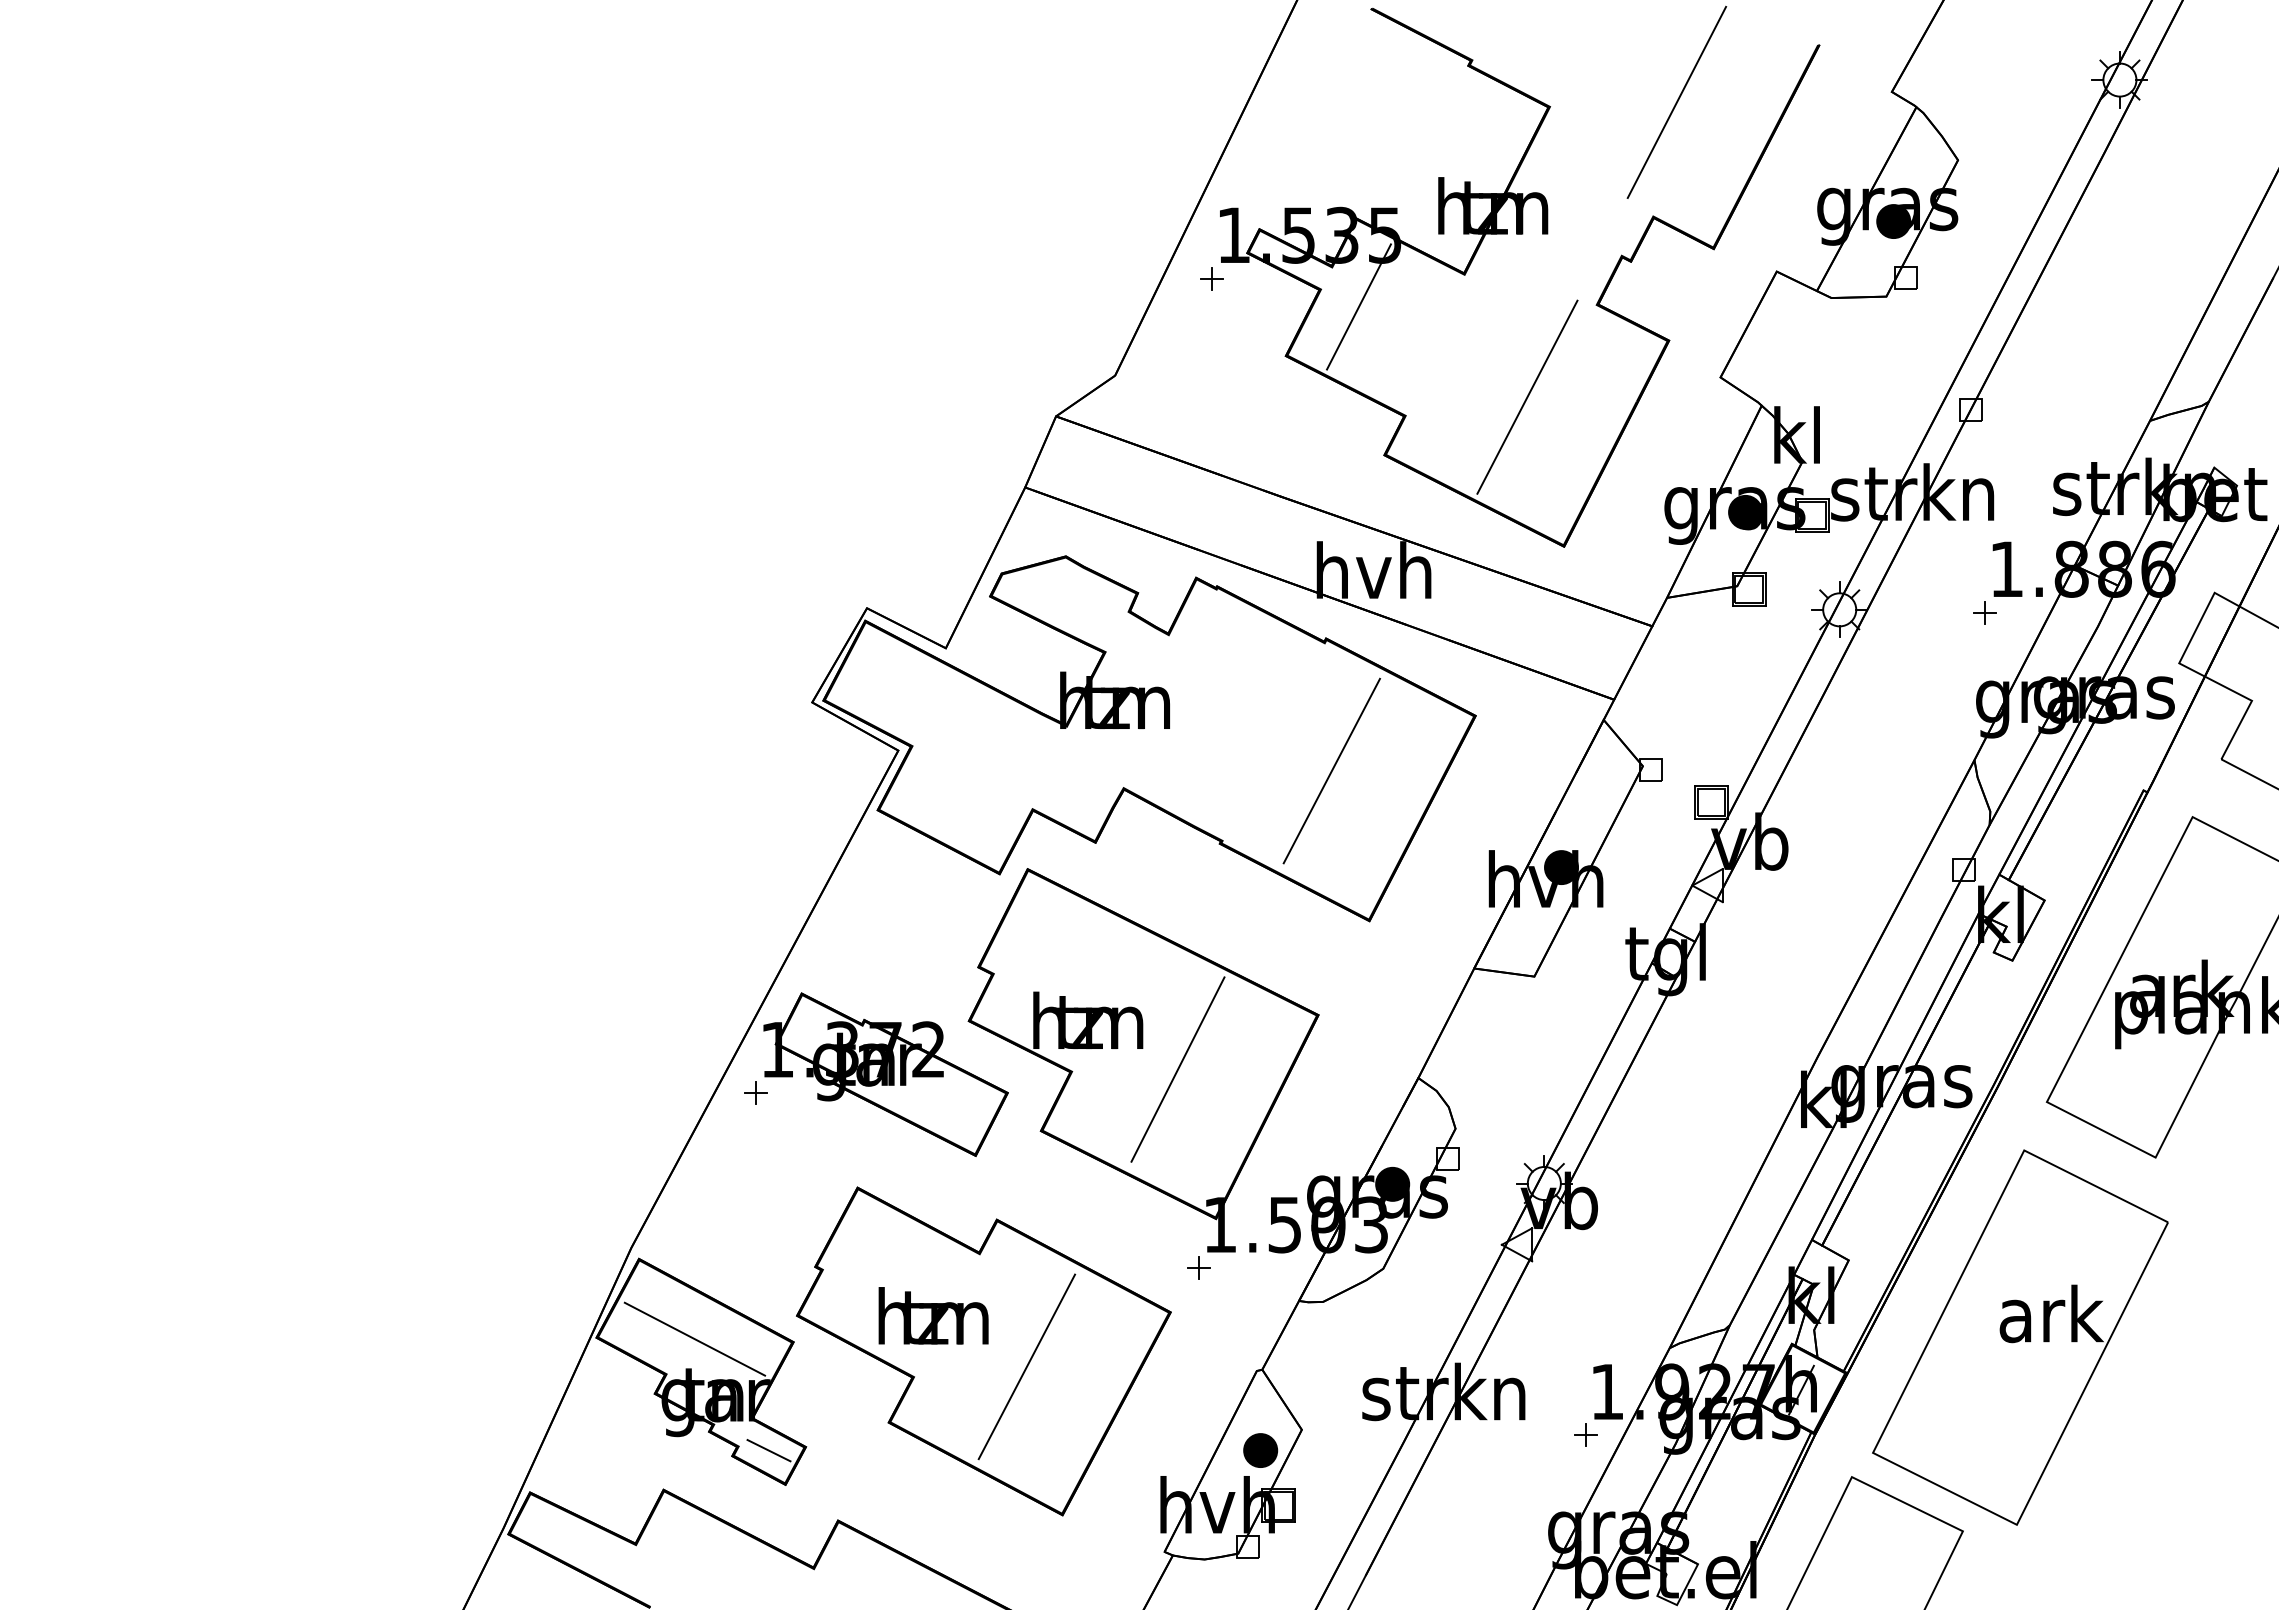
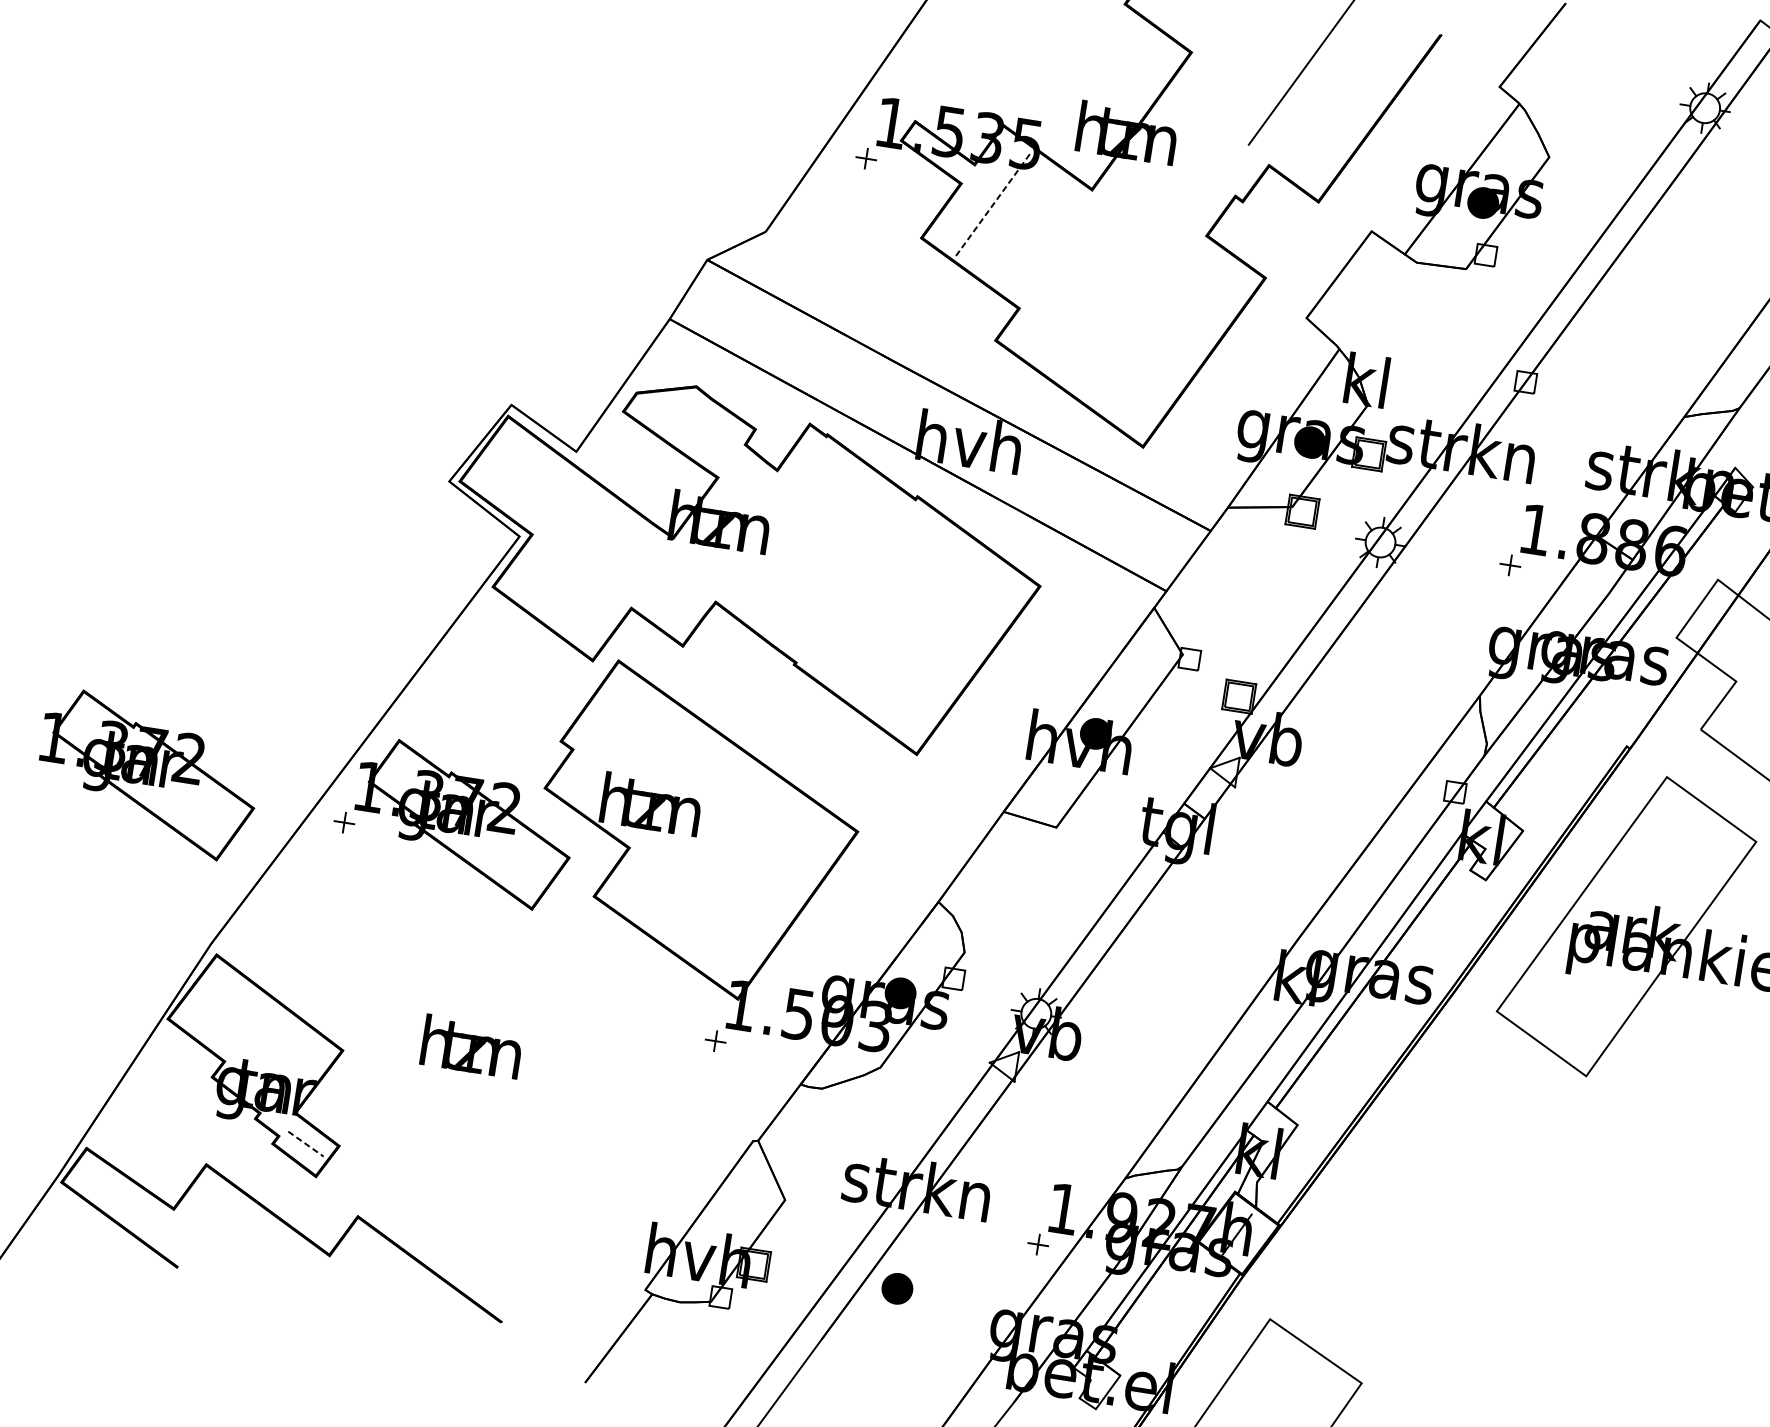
line: (1359, 306) -> (993, 204), solid -> dashed
line: (1527, 396) -> (1131, 308), removed
line: (1331, 770) -> (903, 614), removed
line: (1177, 1069) -> (724, 860), removed
part: (532, 1074) -> (147, 774), added
part: (2020, 1337) -> (1440, 1218), removed
line: (694, 1338) -> (255, 1033), removed
part: (983, 1351) -> (511, 1085), removed
line: (769, 1450) -> (306, 1144), solid -> dashed
part: (1260, 1450) -> (897, 1288), moved

